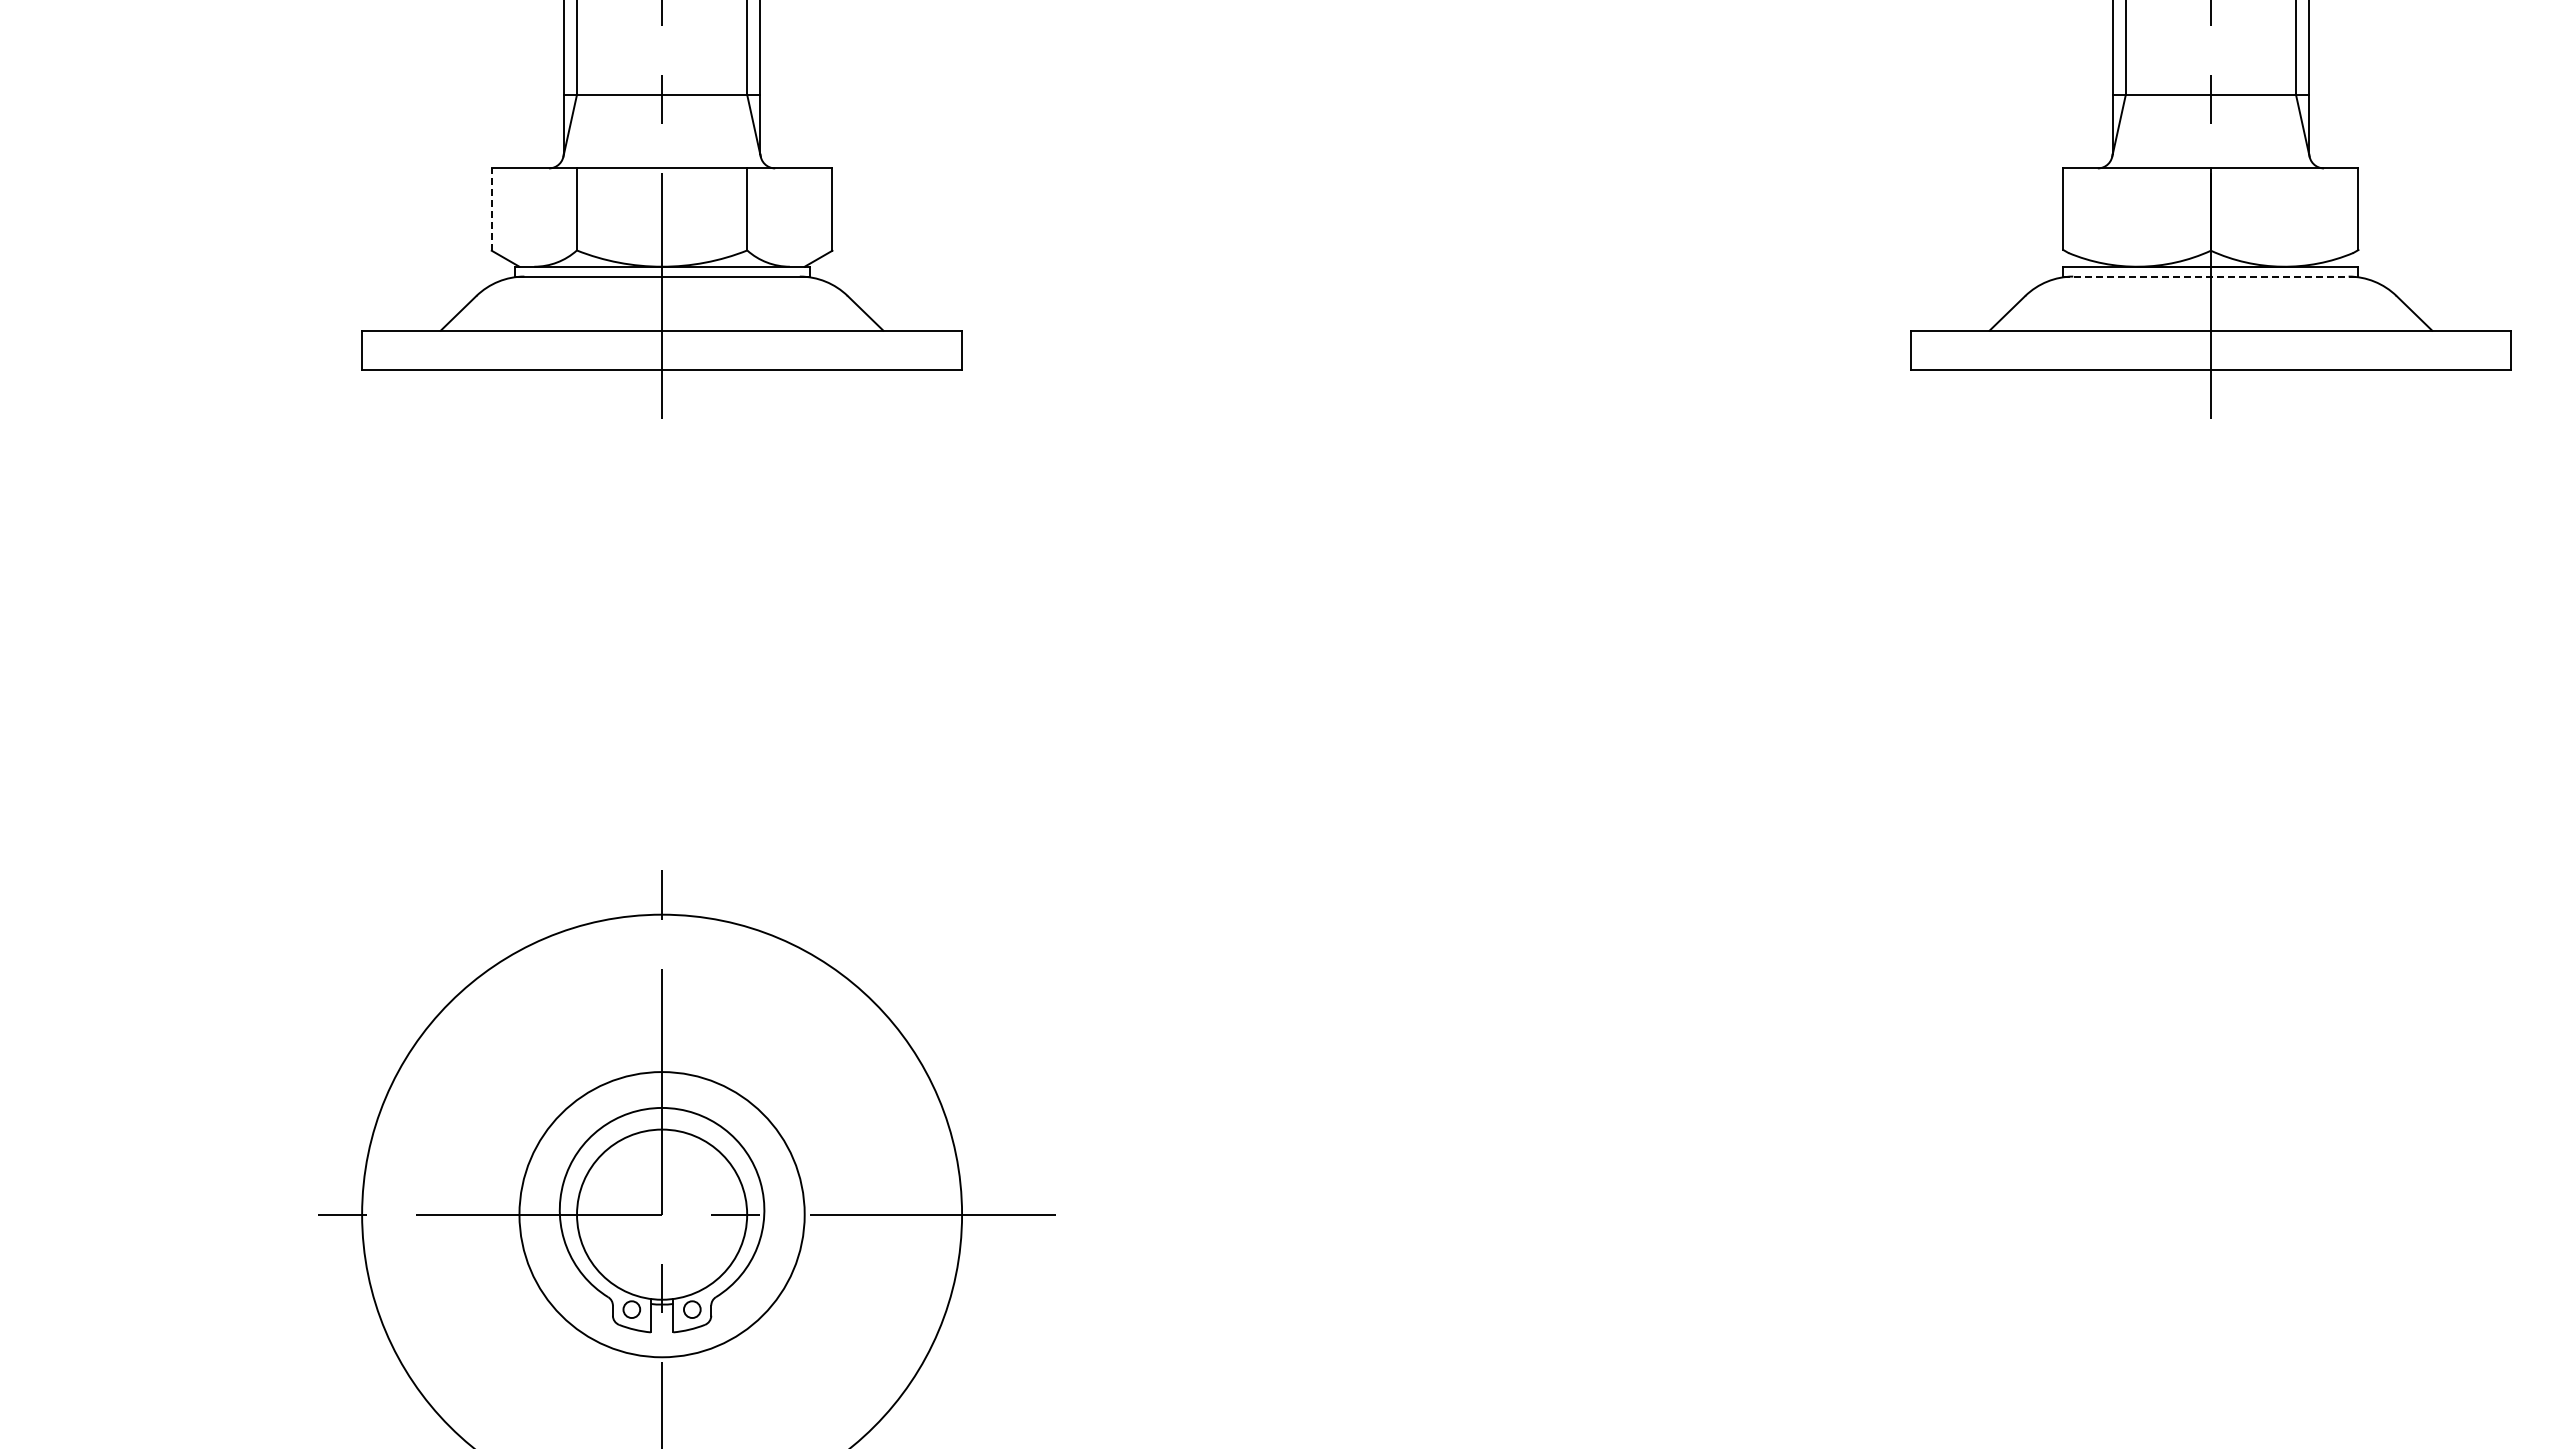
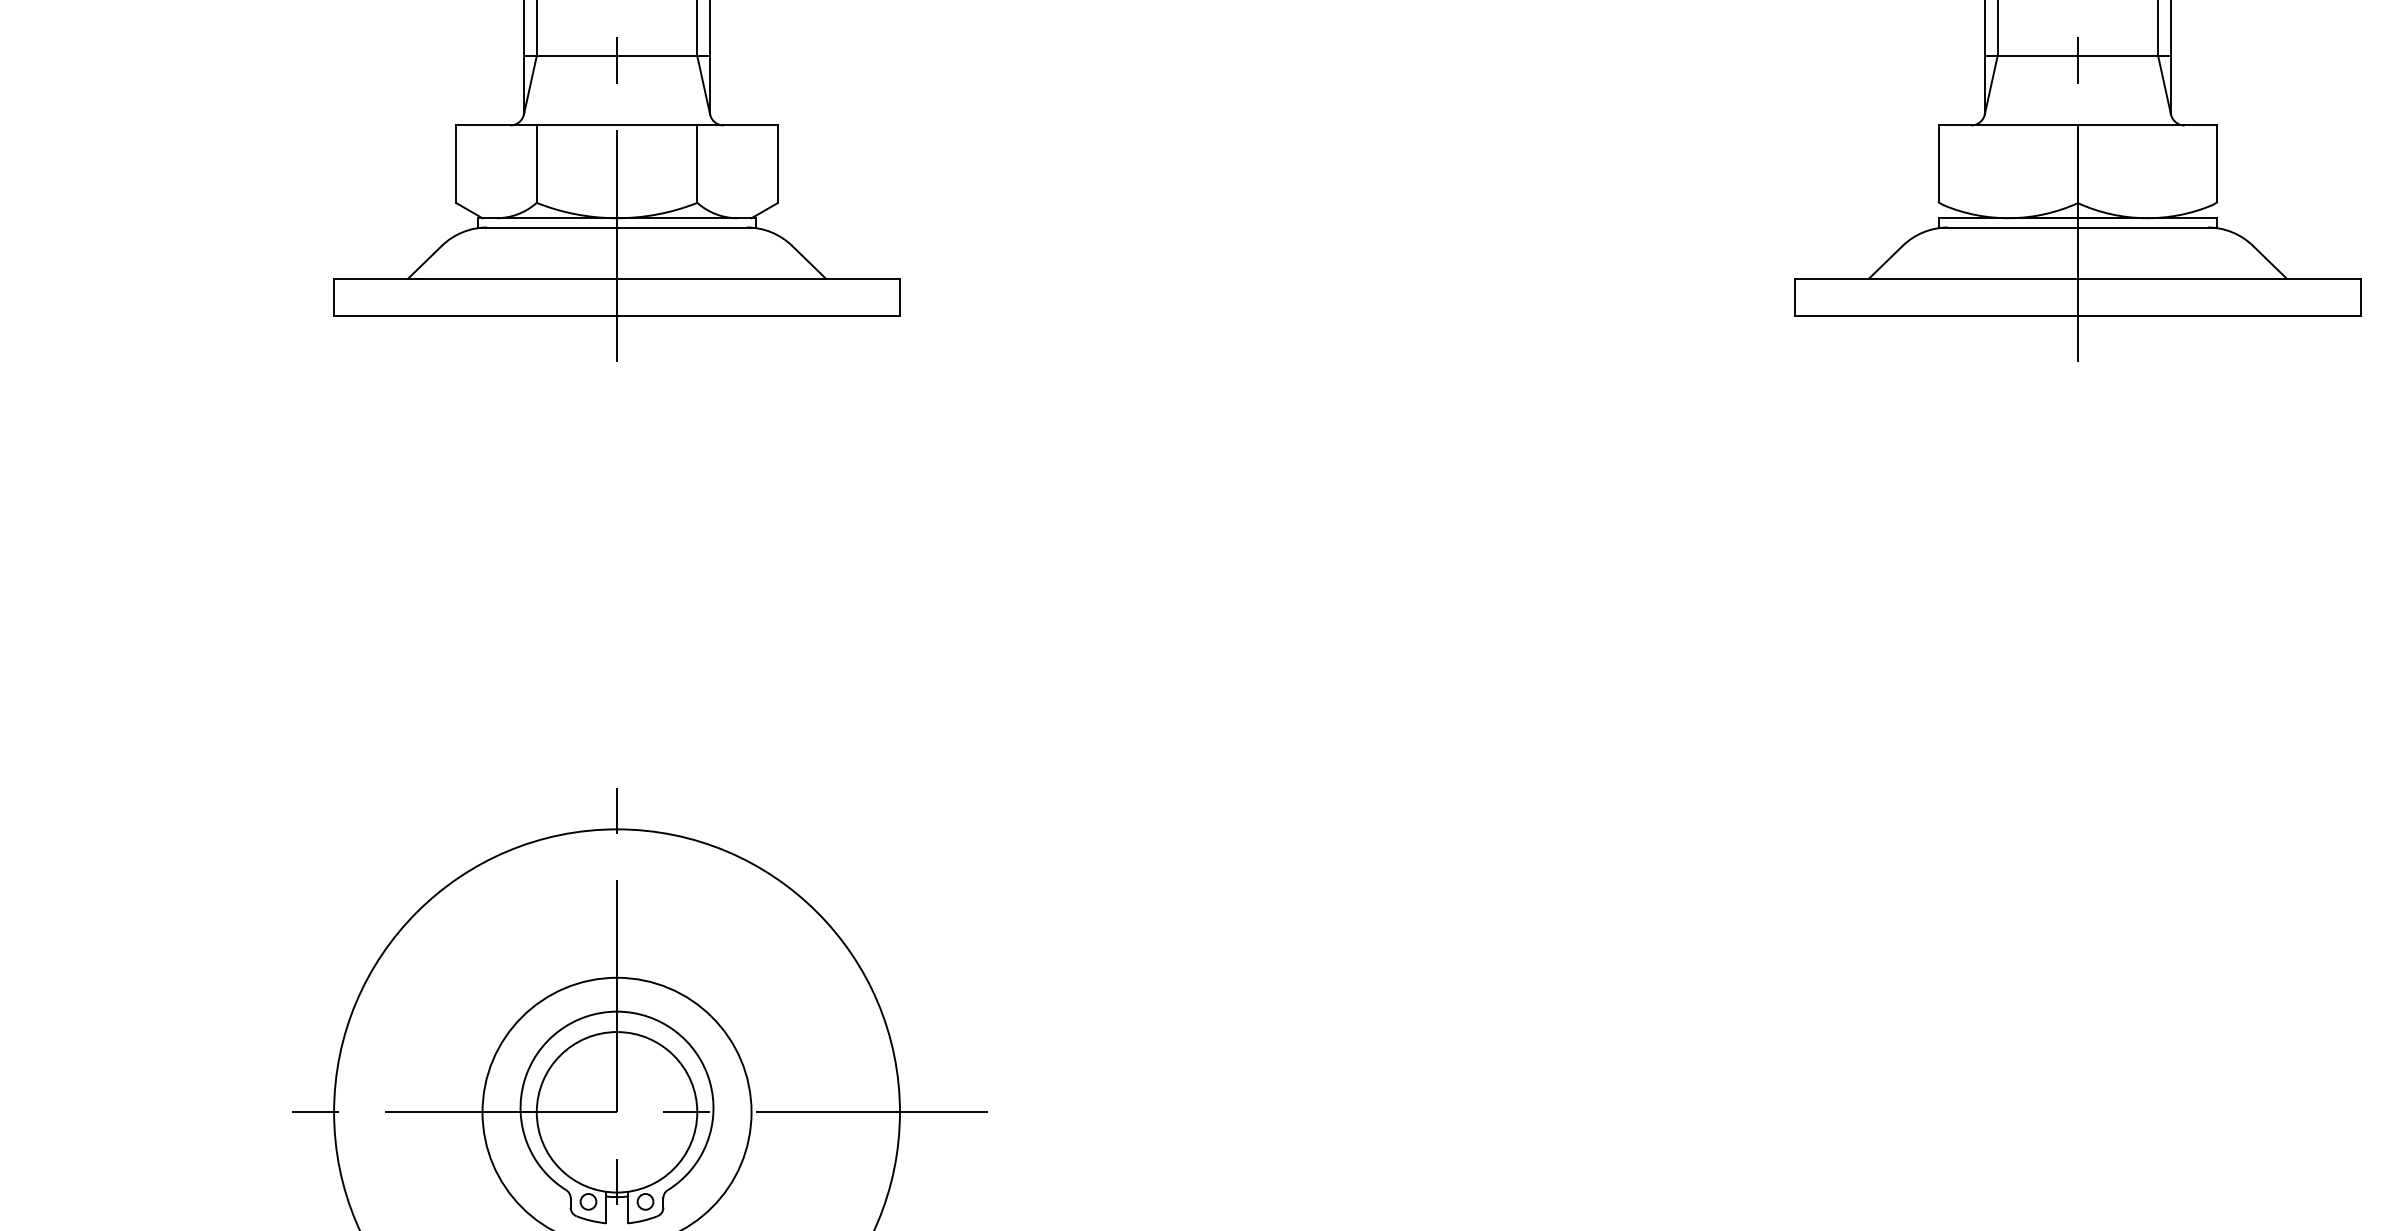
line: (491, 209) -> (456, 164), dashed -> solid
line: (2210, 276) -> (2077, 227), dashed -> solid

